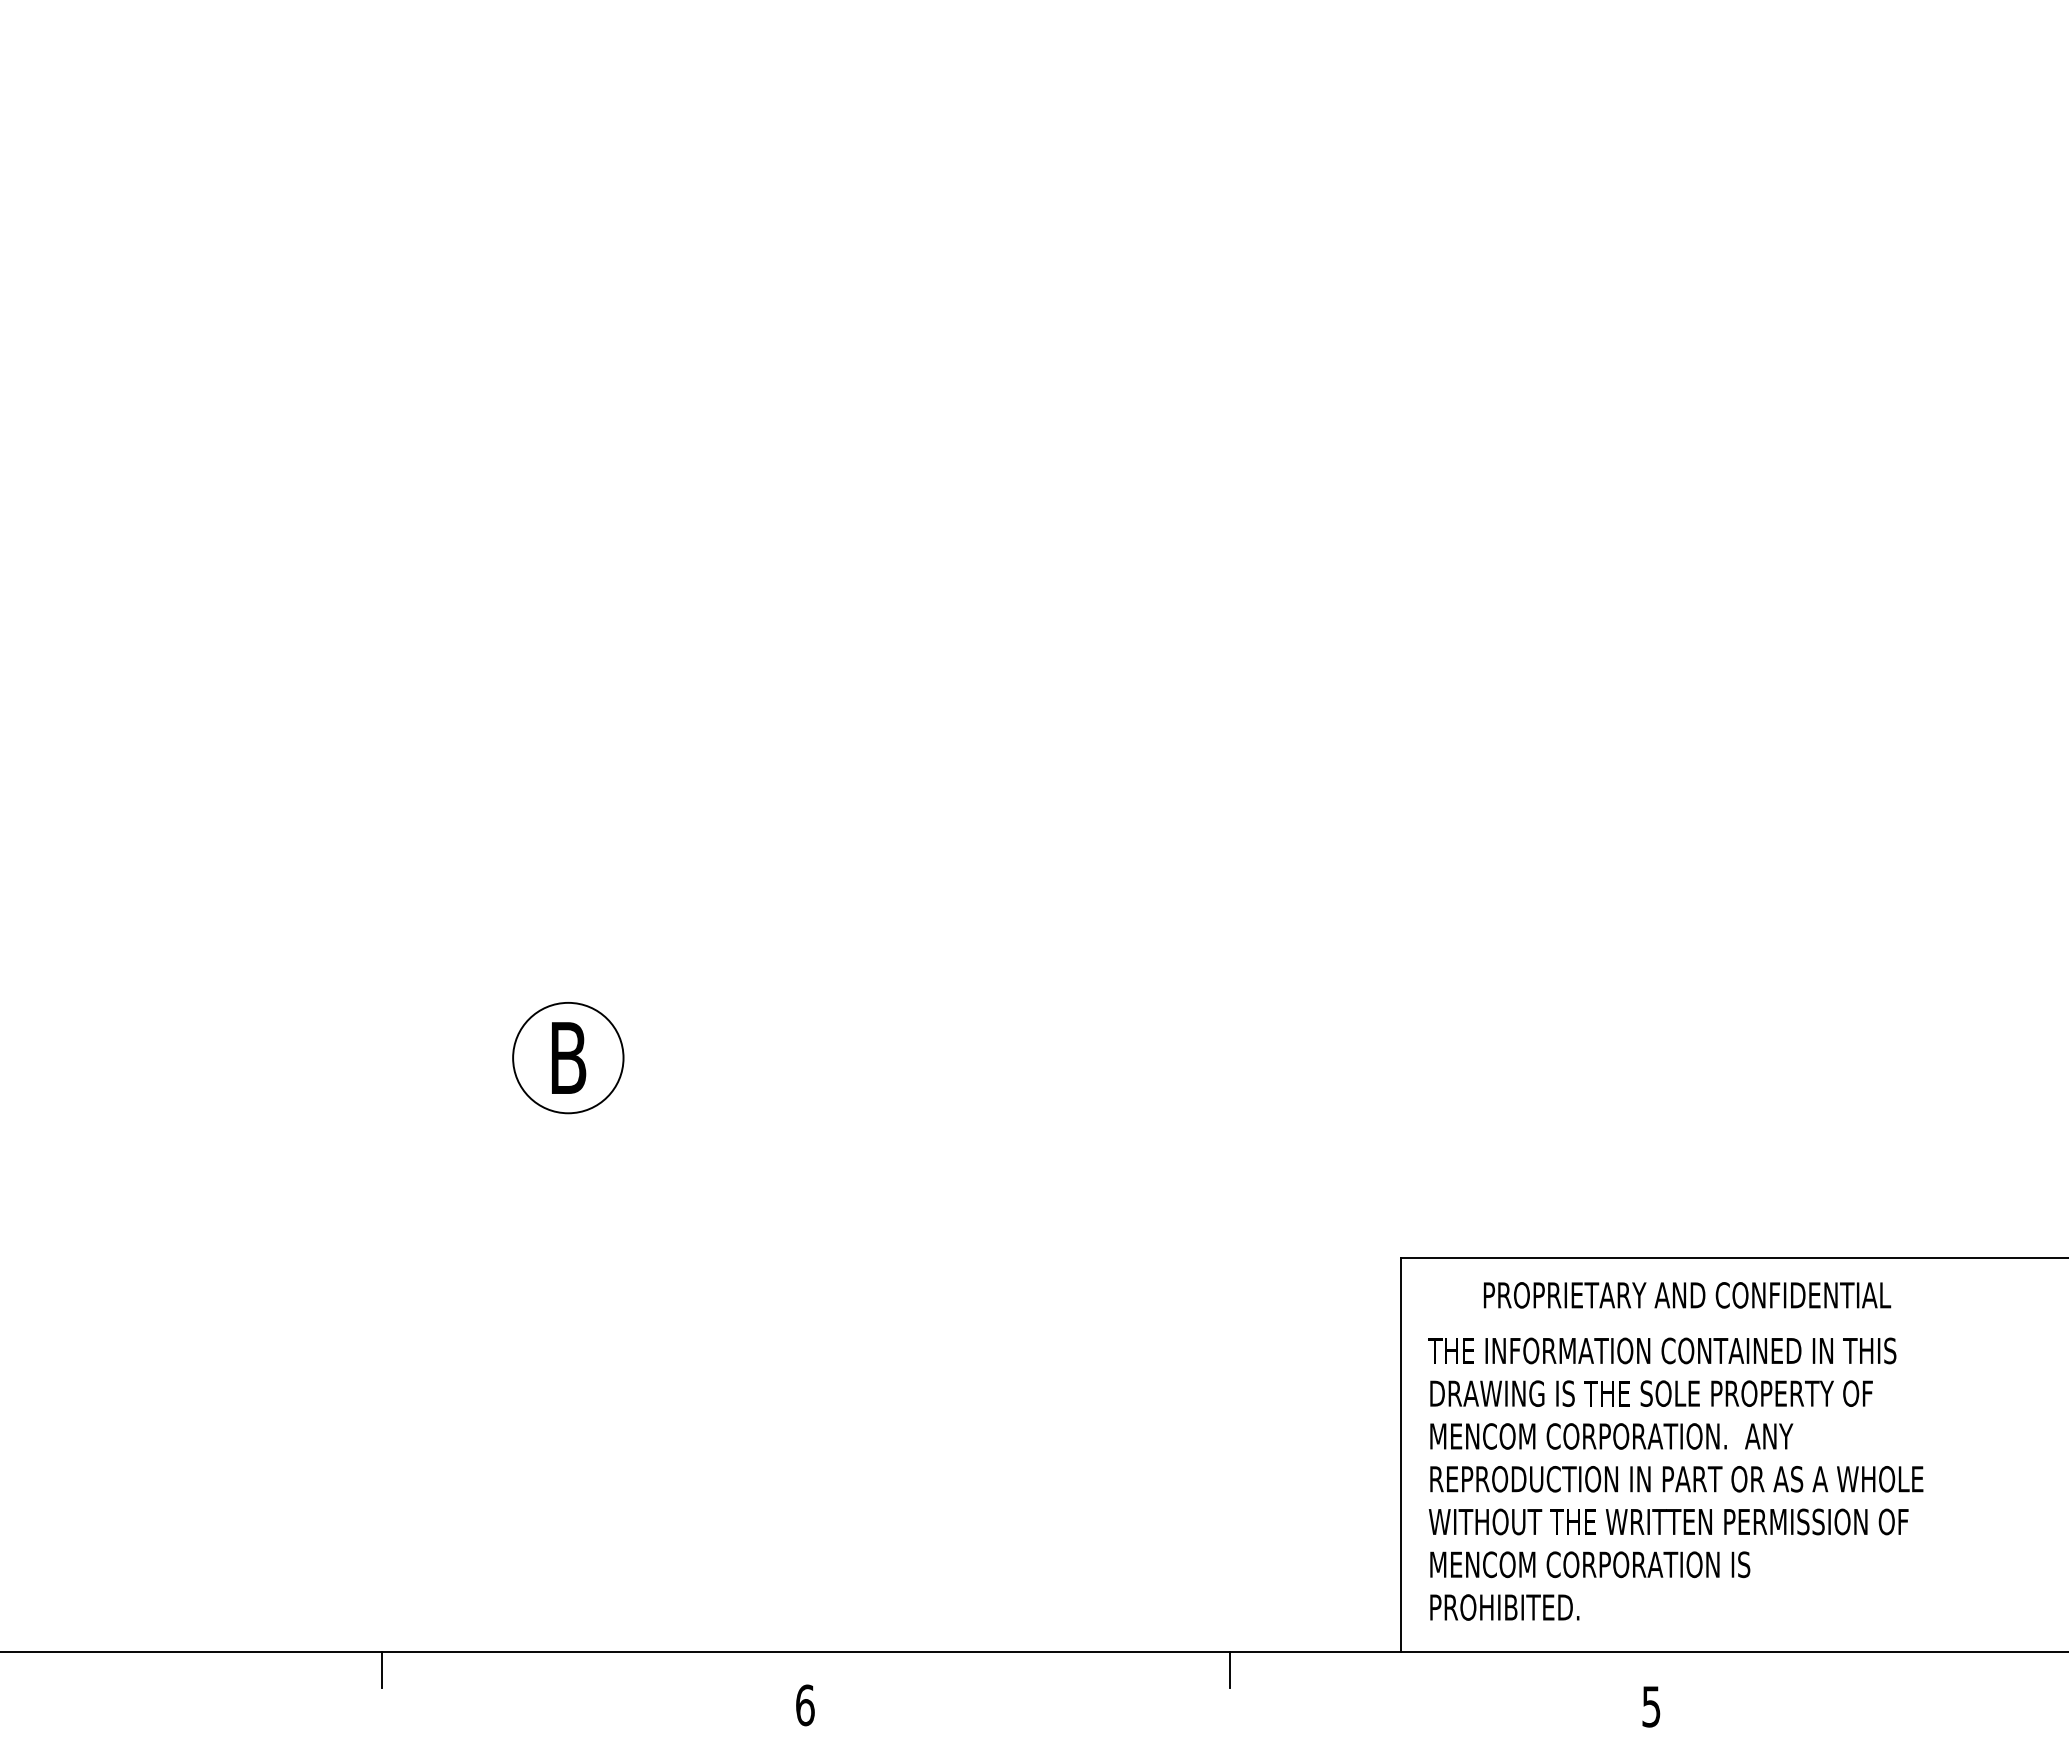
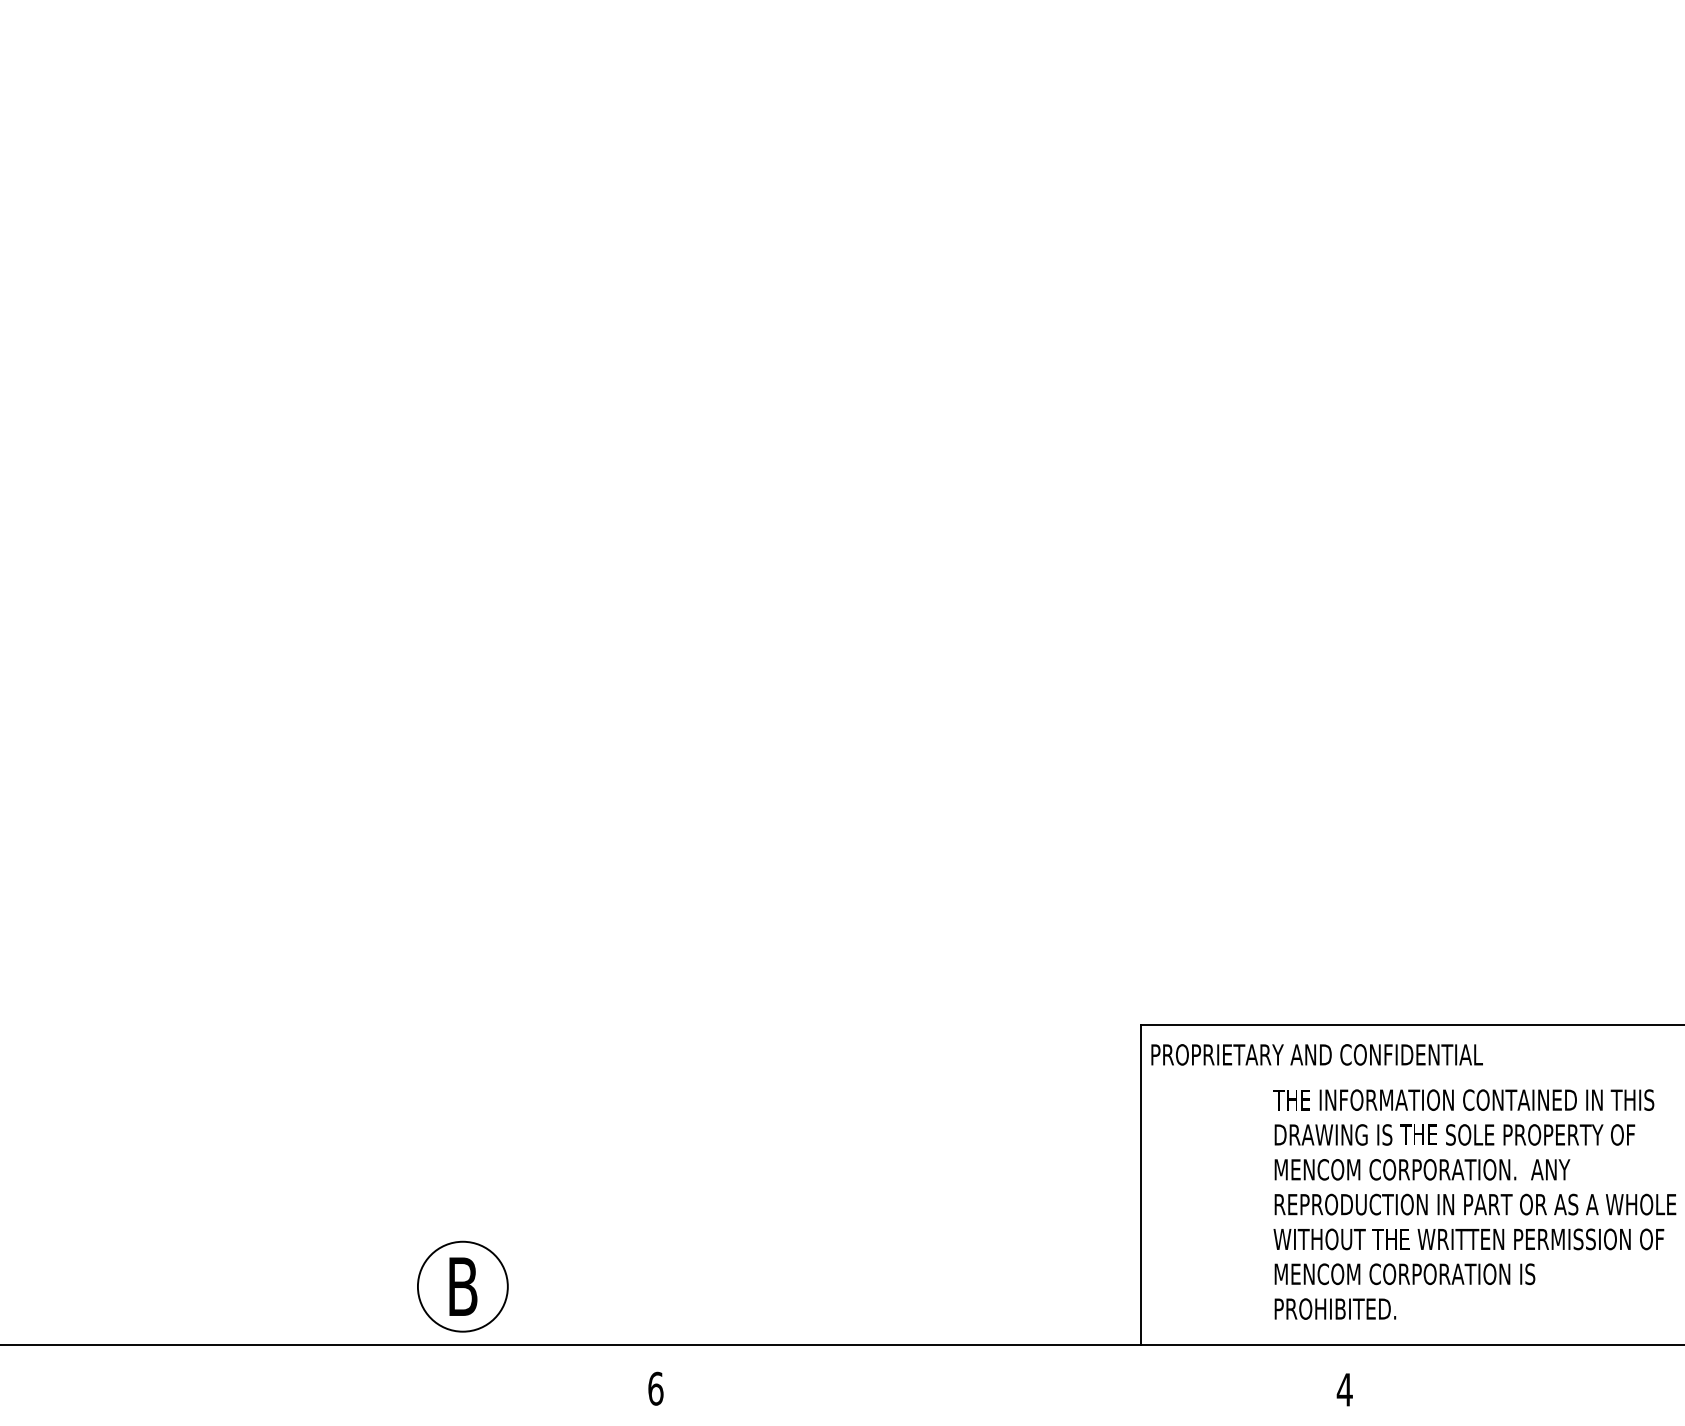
part: (568, 1058) -> (463, 1287), moved
text: (1687, 1295) -> (1317, 1055), moved
text: (1675, 1478) -> (1474, 1204), moved
line: (382, 1669) -> (311, 1359), removed
line: (1229, 1669) -> (1001, 1359), removed
text: (1651, 1706) -> (1344, 1389), 5 -> 4

